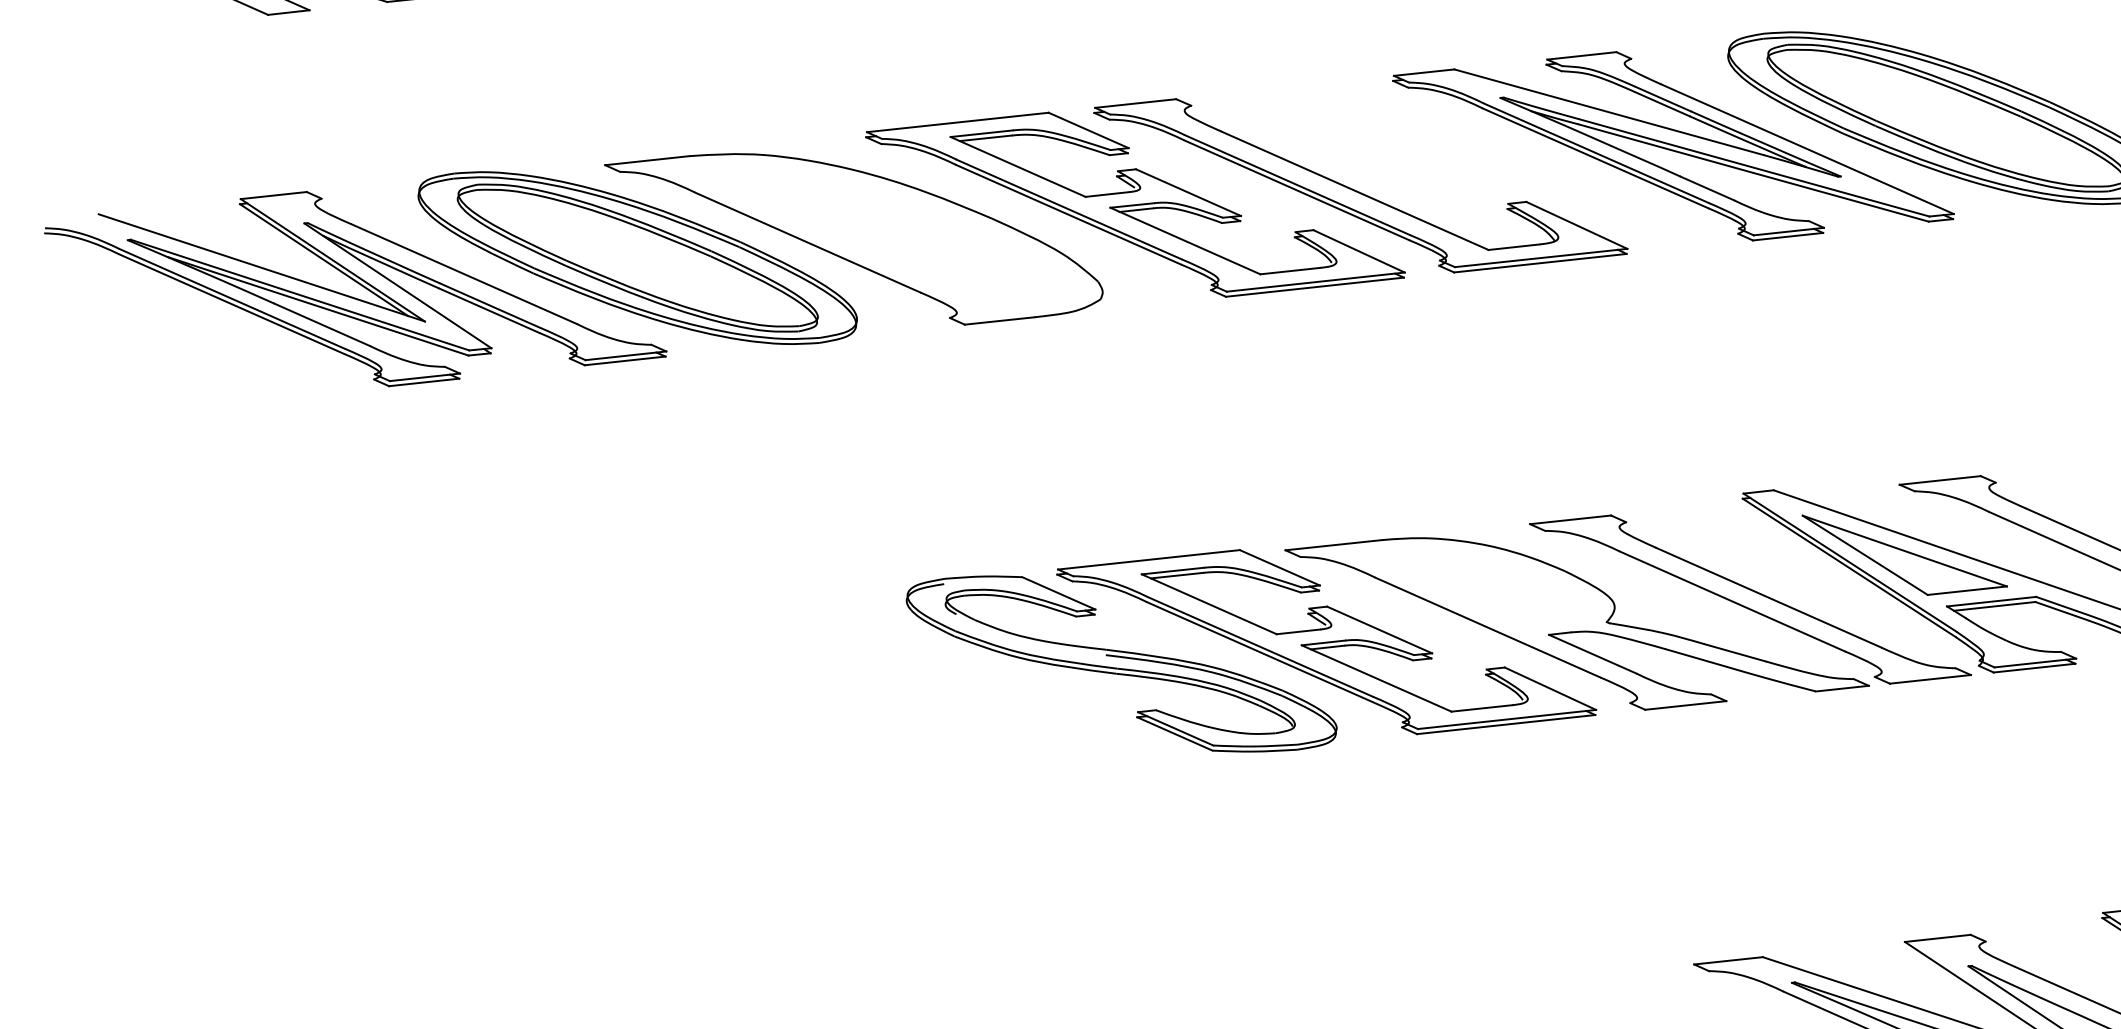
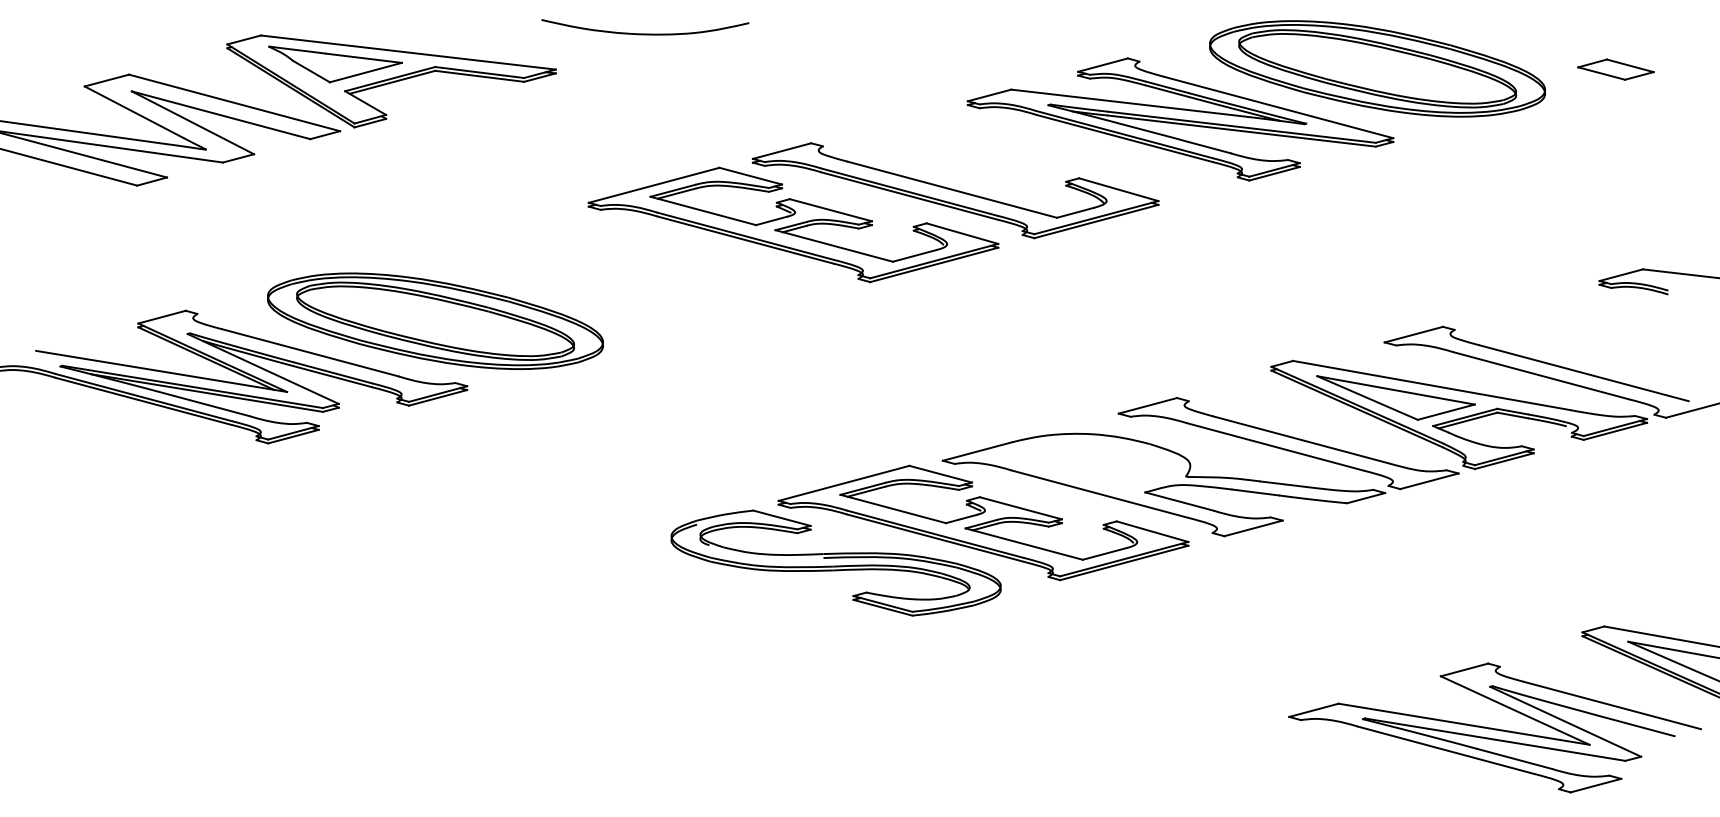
part: (852, 237) -> (590, 281), removed

